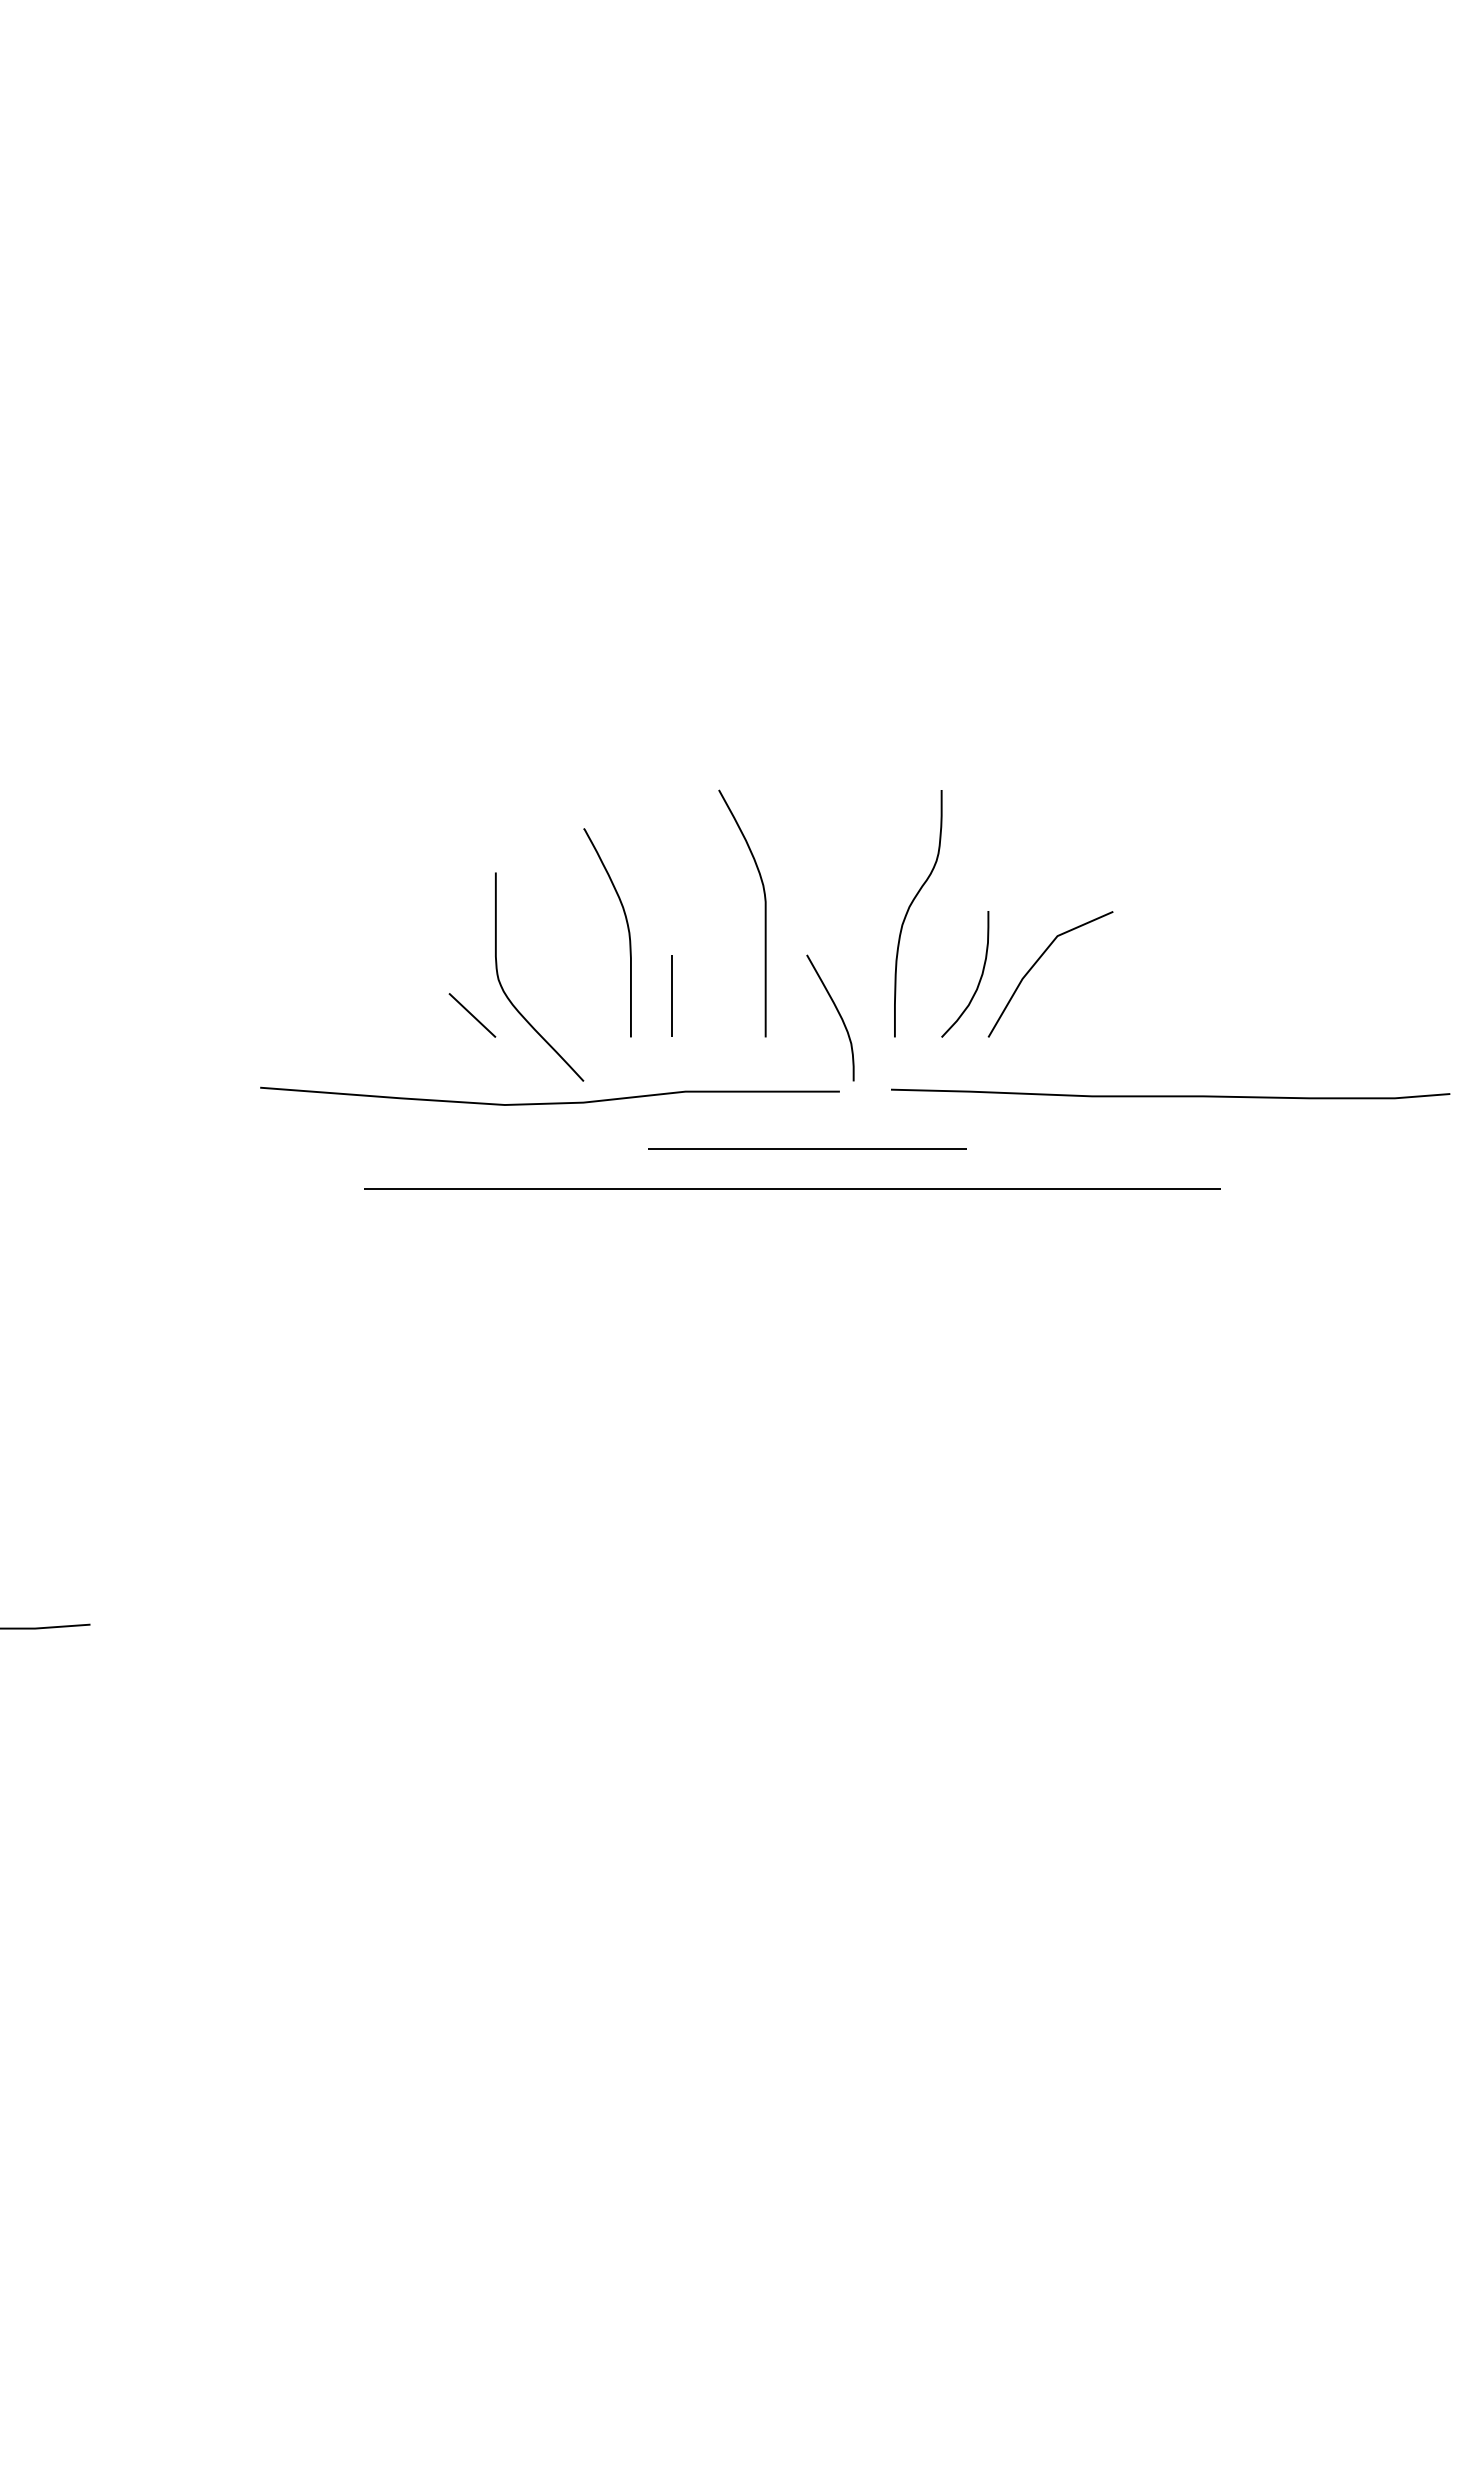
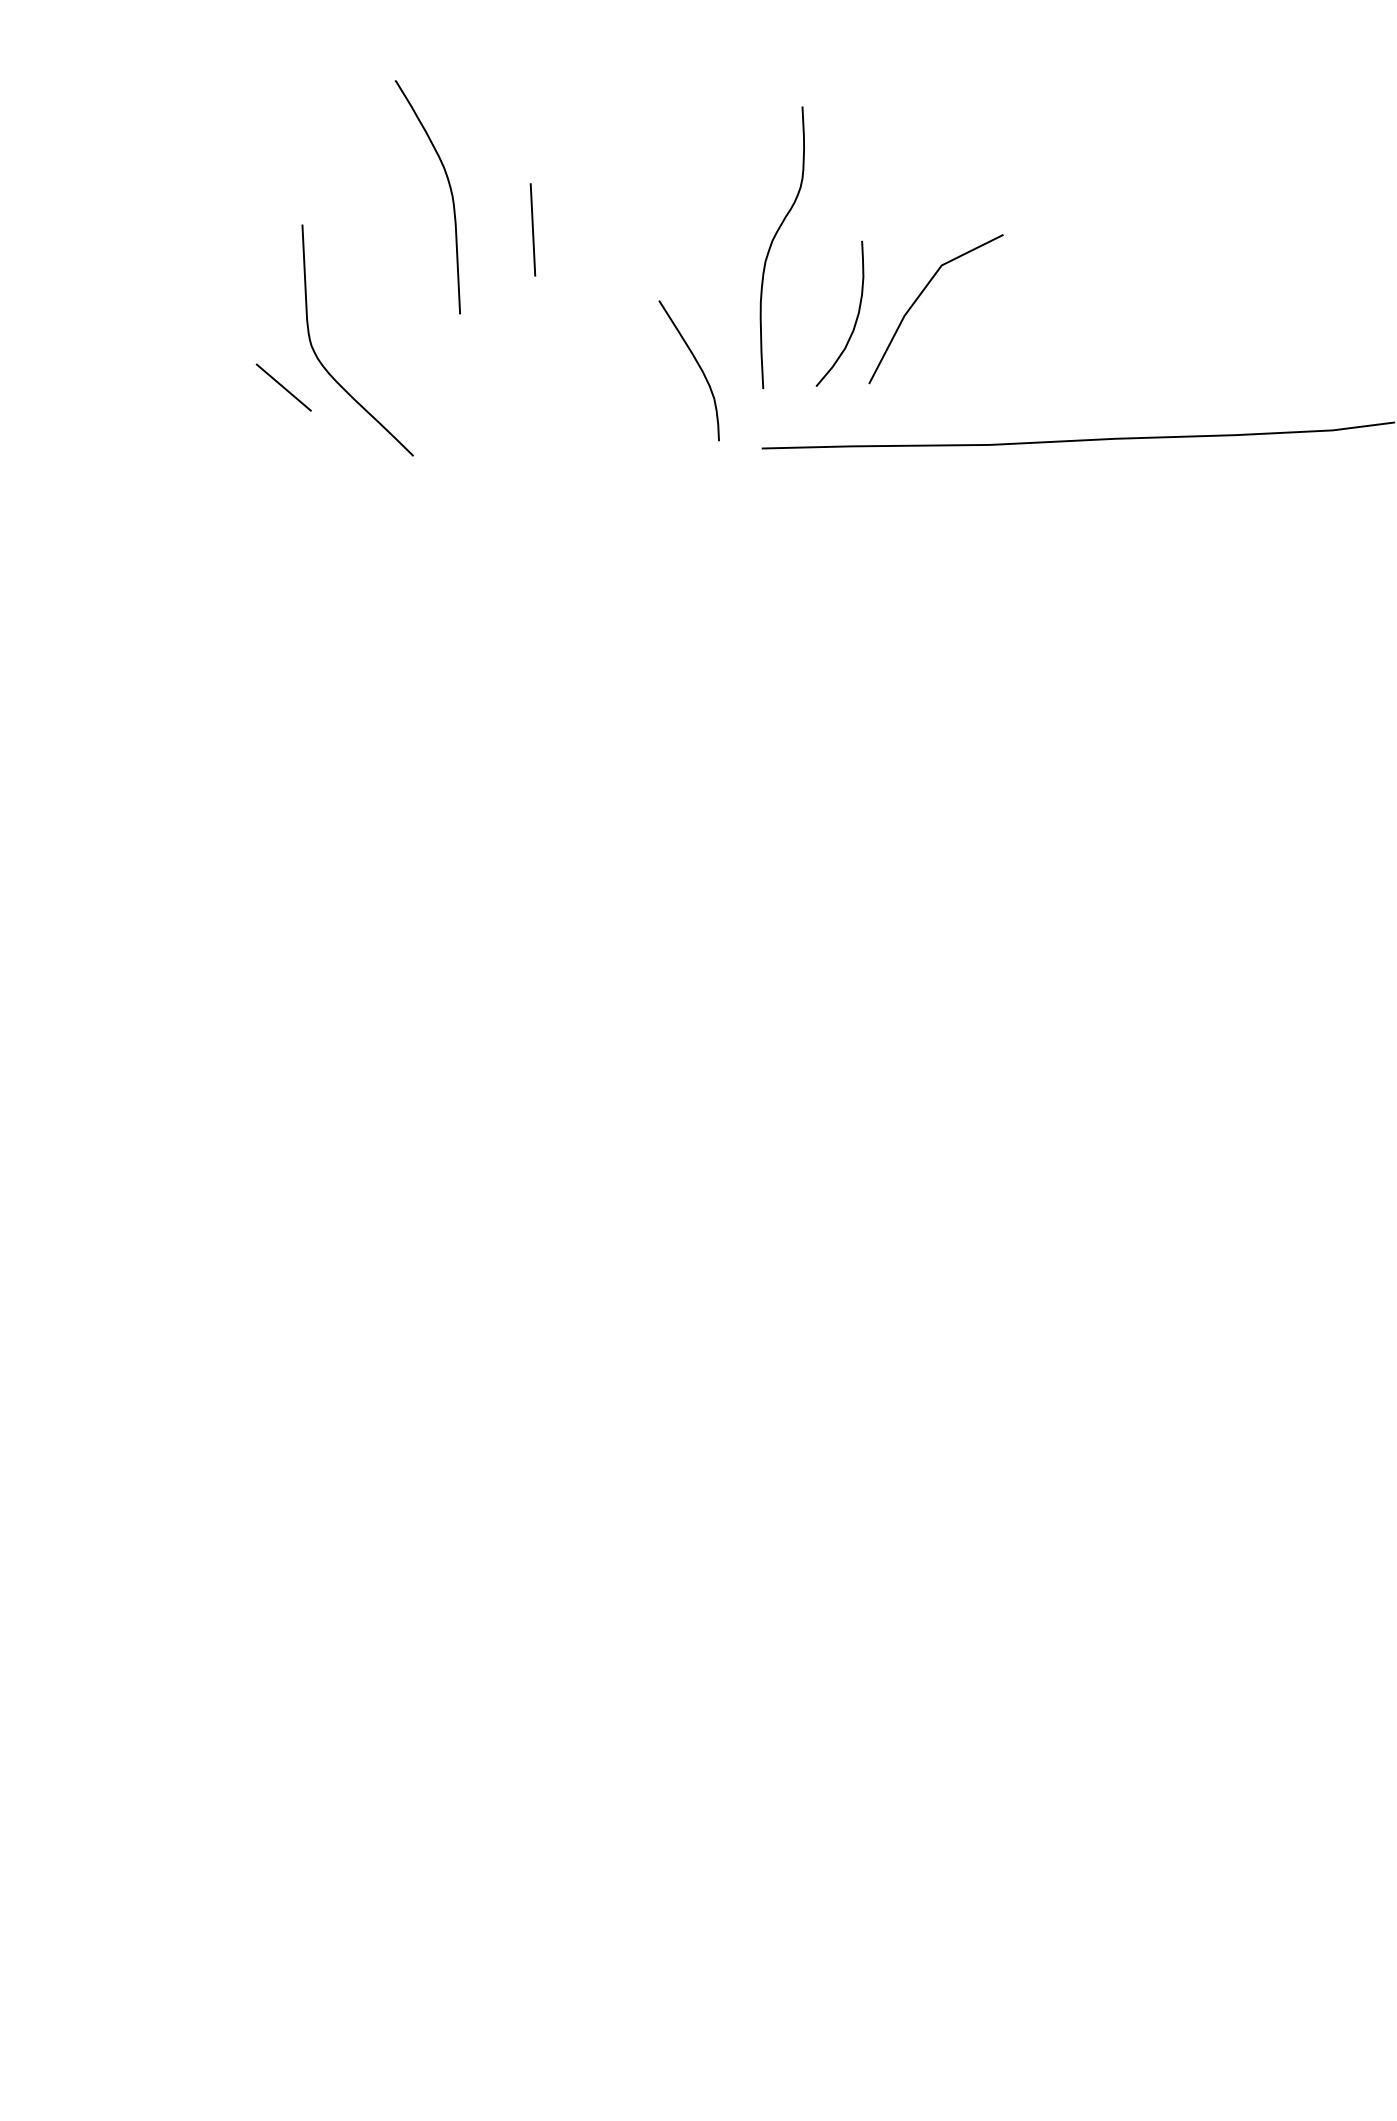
curve: (764, 913) -> (608, 256), removed
curve: (627, 929) -> (450, 192), moved
line: (671, 995) -> (532, 229), moved
curve: (549, 1102) -> (375, 481), removed
line: (807, 1148) -> (670, 519), removed
line: (791, 1189) -> (654, 567), removed

